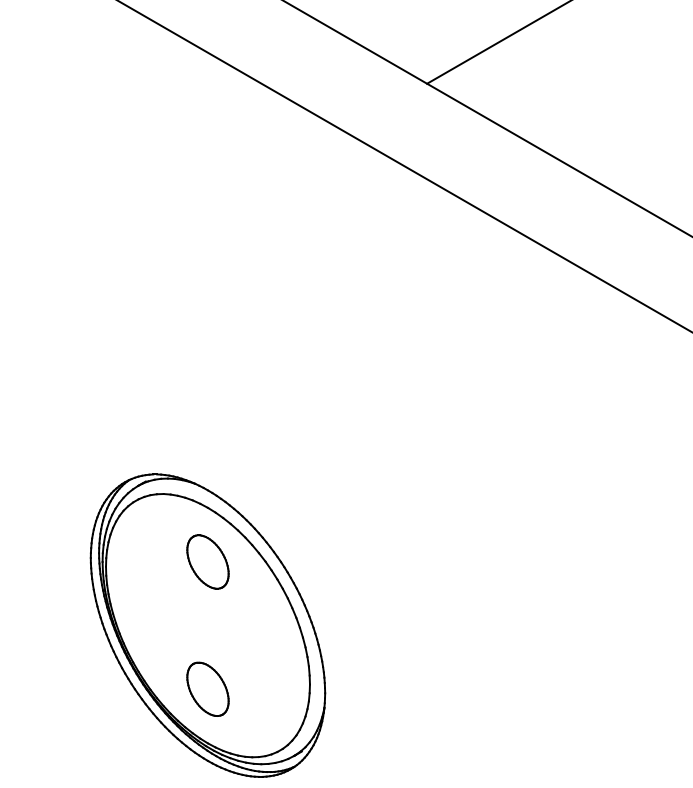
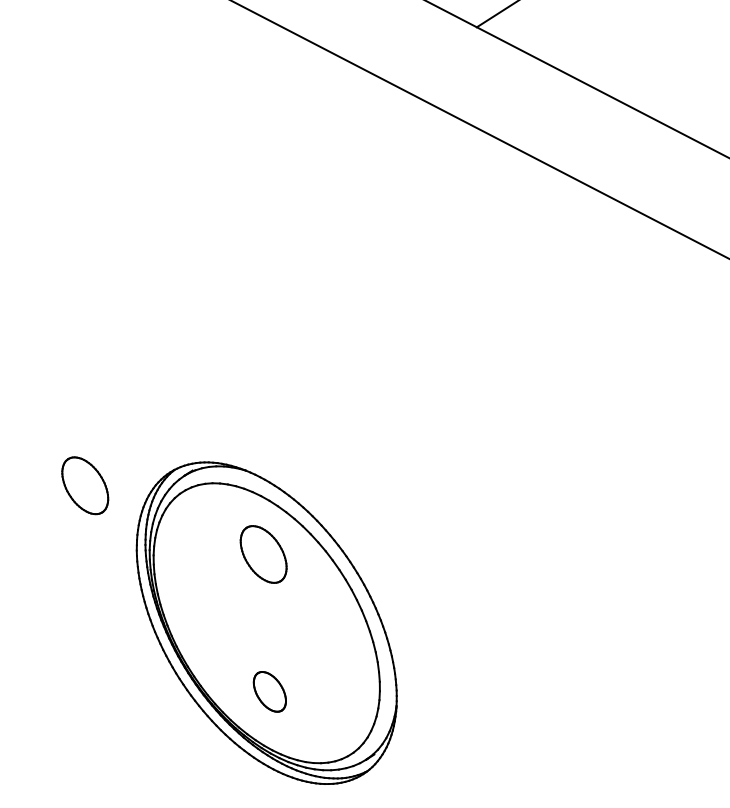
part: (45, 490) -> (84, 485), added
part: (207, 688) -> (269, 691), size x0.7

